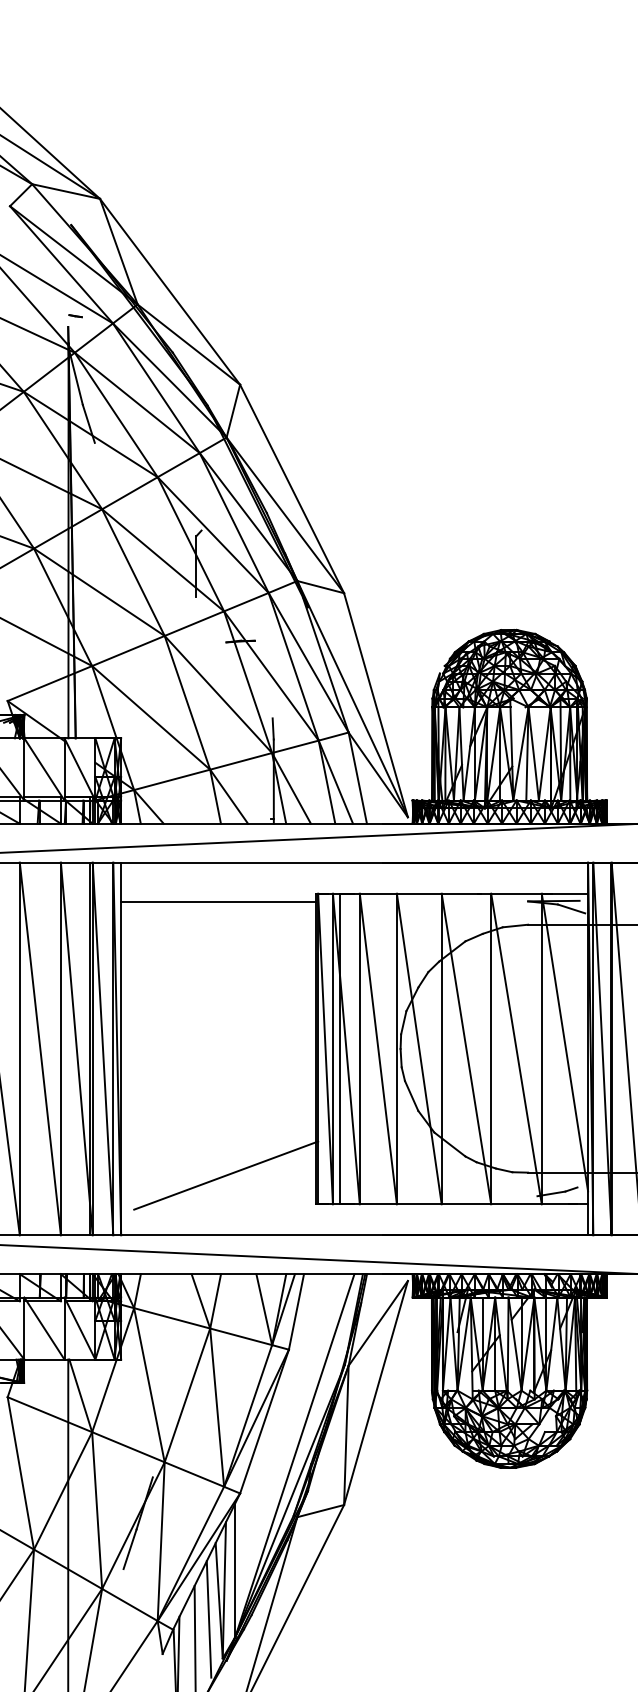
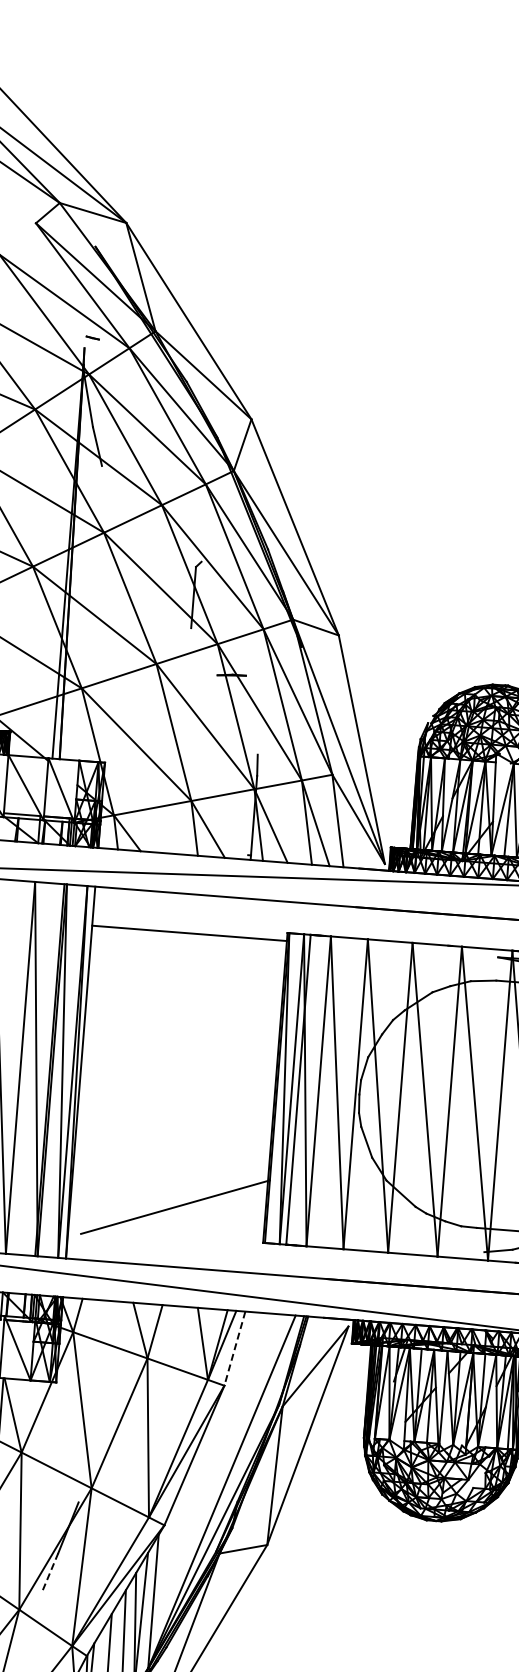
line: (296, 1311) -> (234, 1348), solid -> dashed
line: (130, 1549) -> (50, 1572), solid -> dashed

